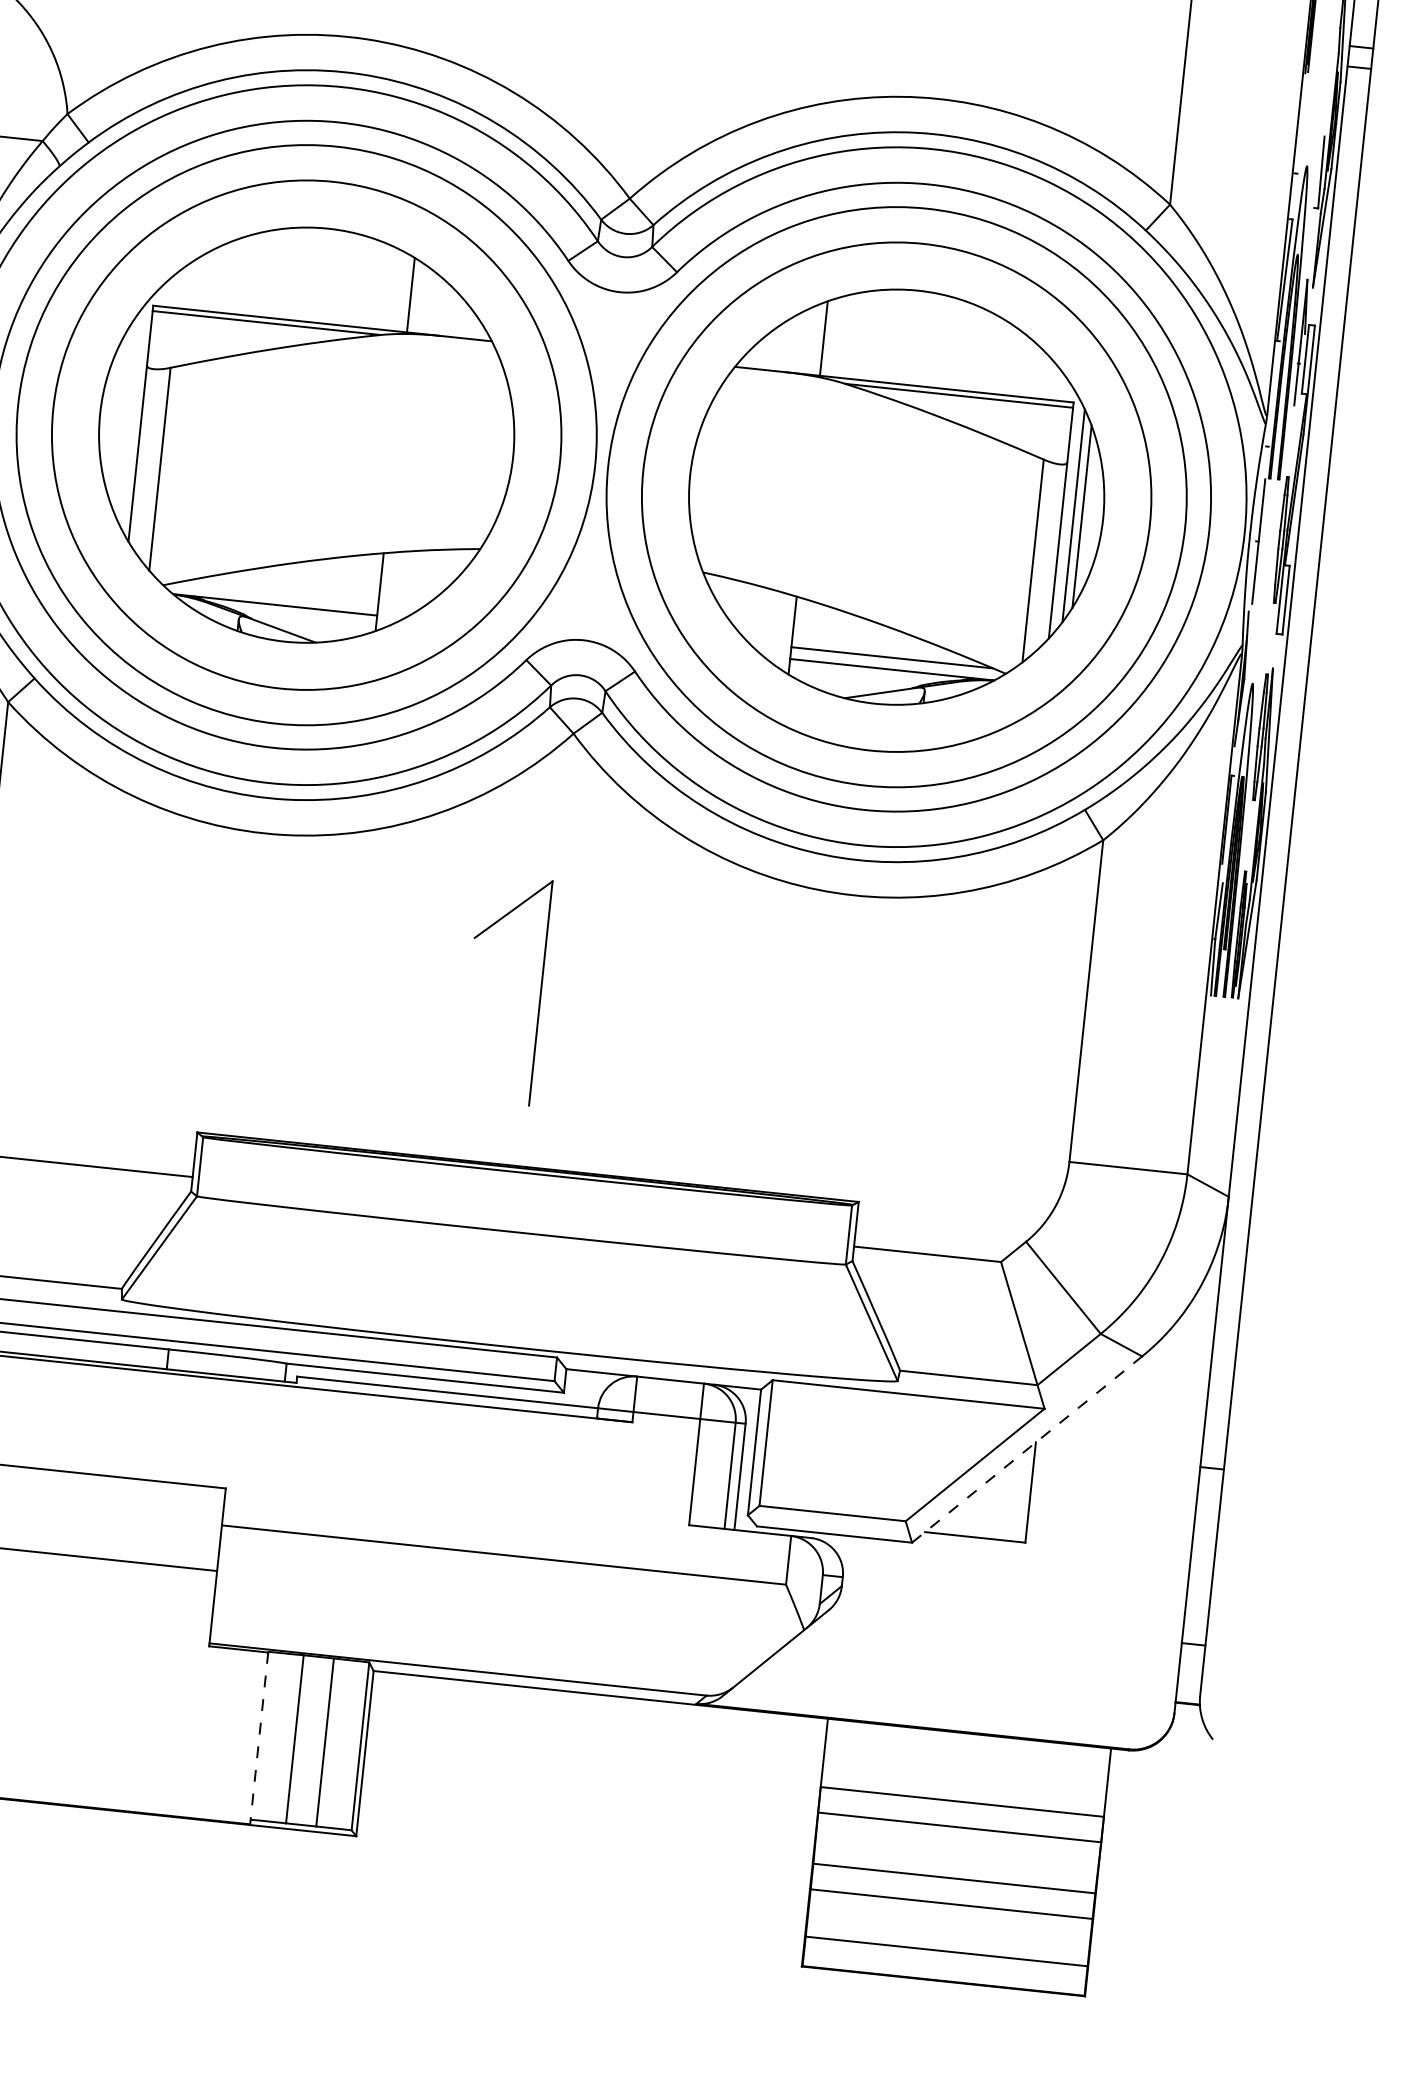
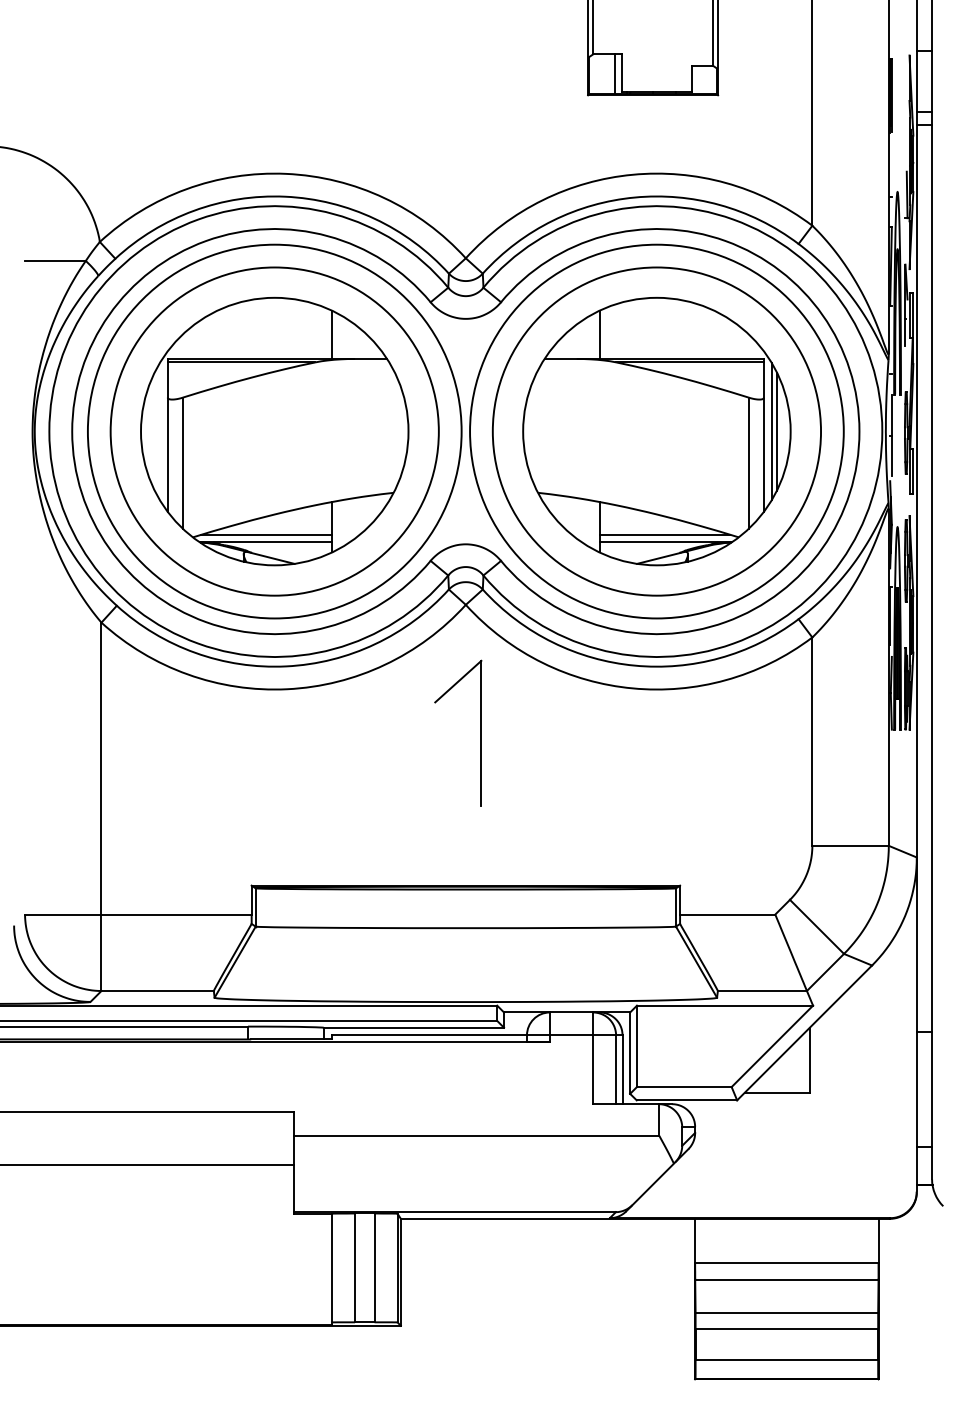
line: (277, 592) -> (266, 534), added
part: (539, 991) -> (480, 732), moved
line: (1027, 1448) -> (804, 1032), dashed -> solid
line: (259, 1738) -> (332, 1269), dashed -> solid

